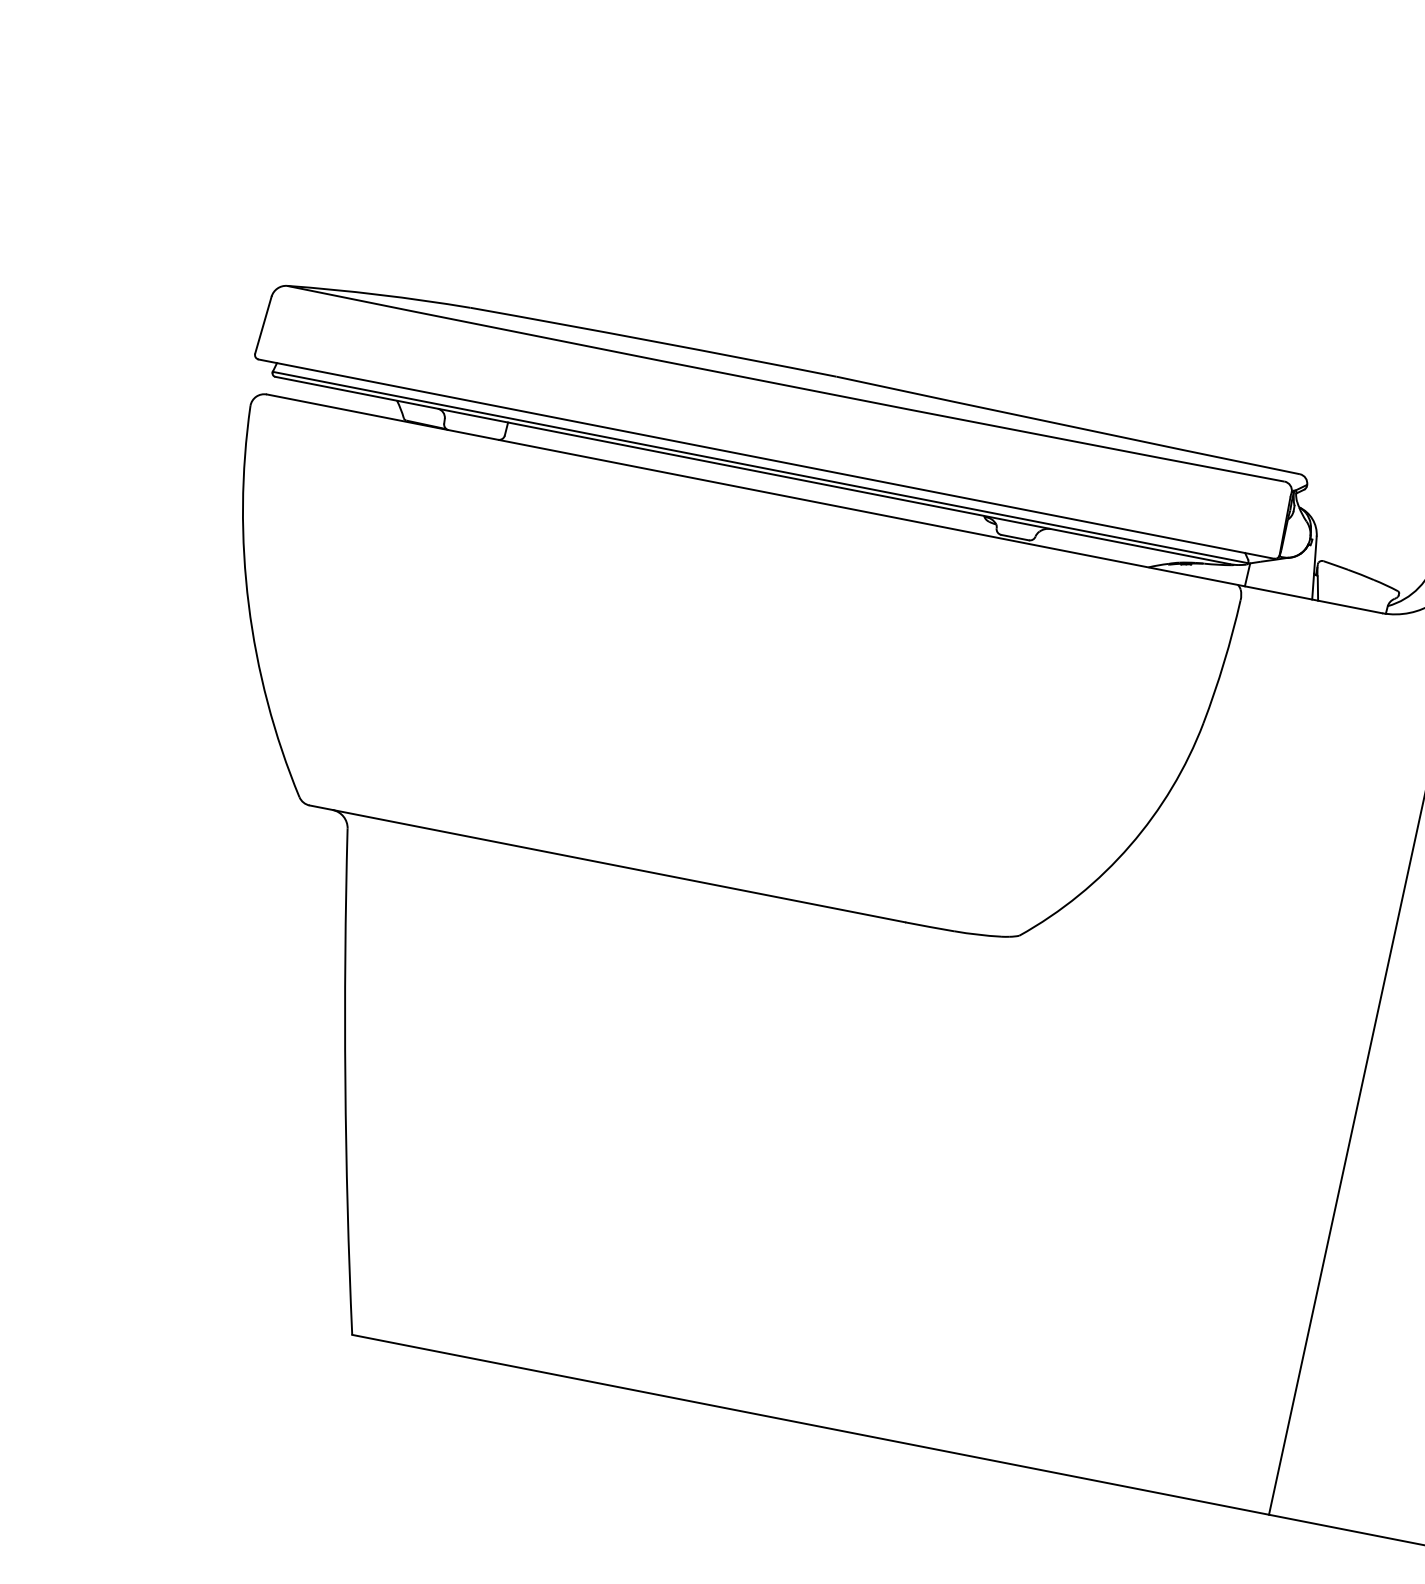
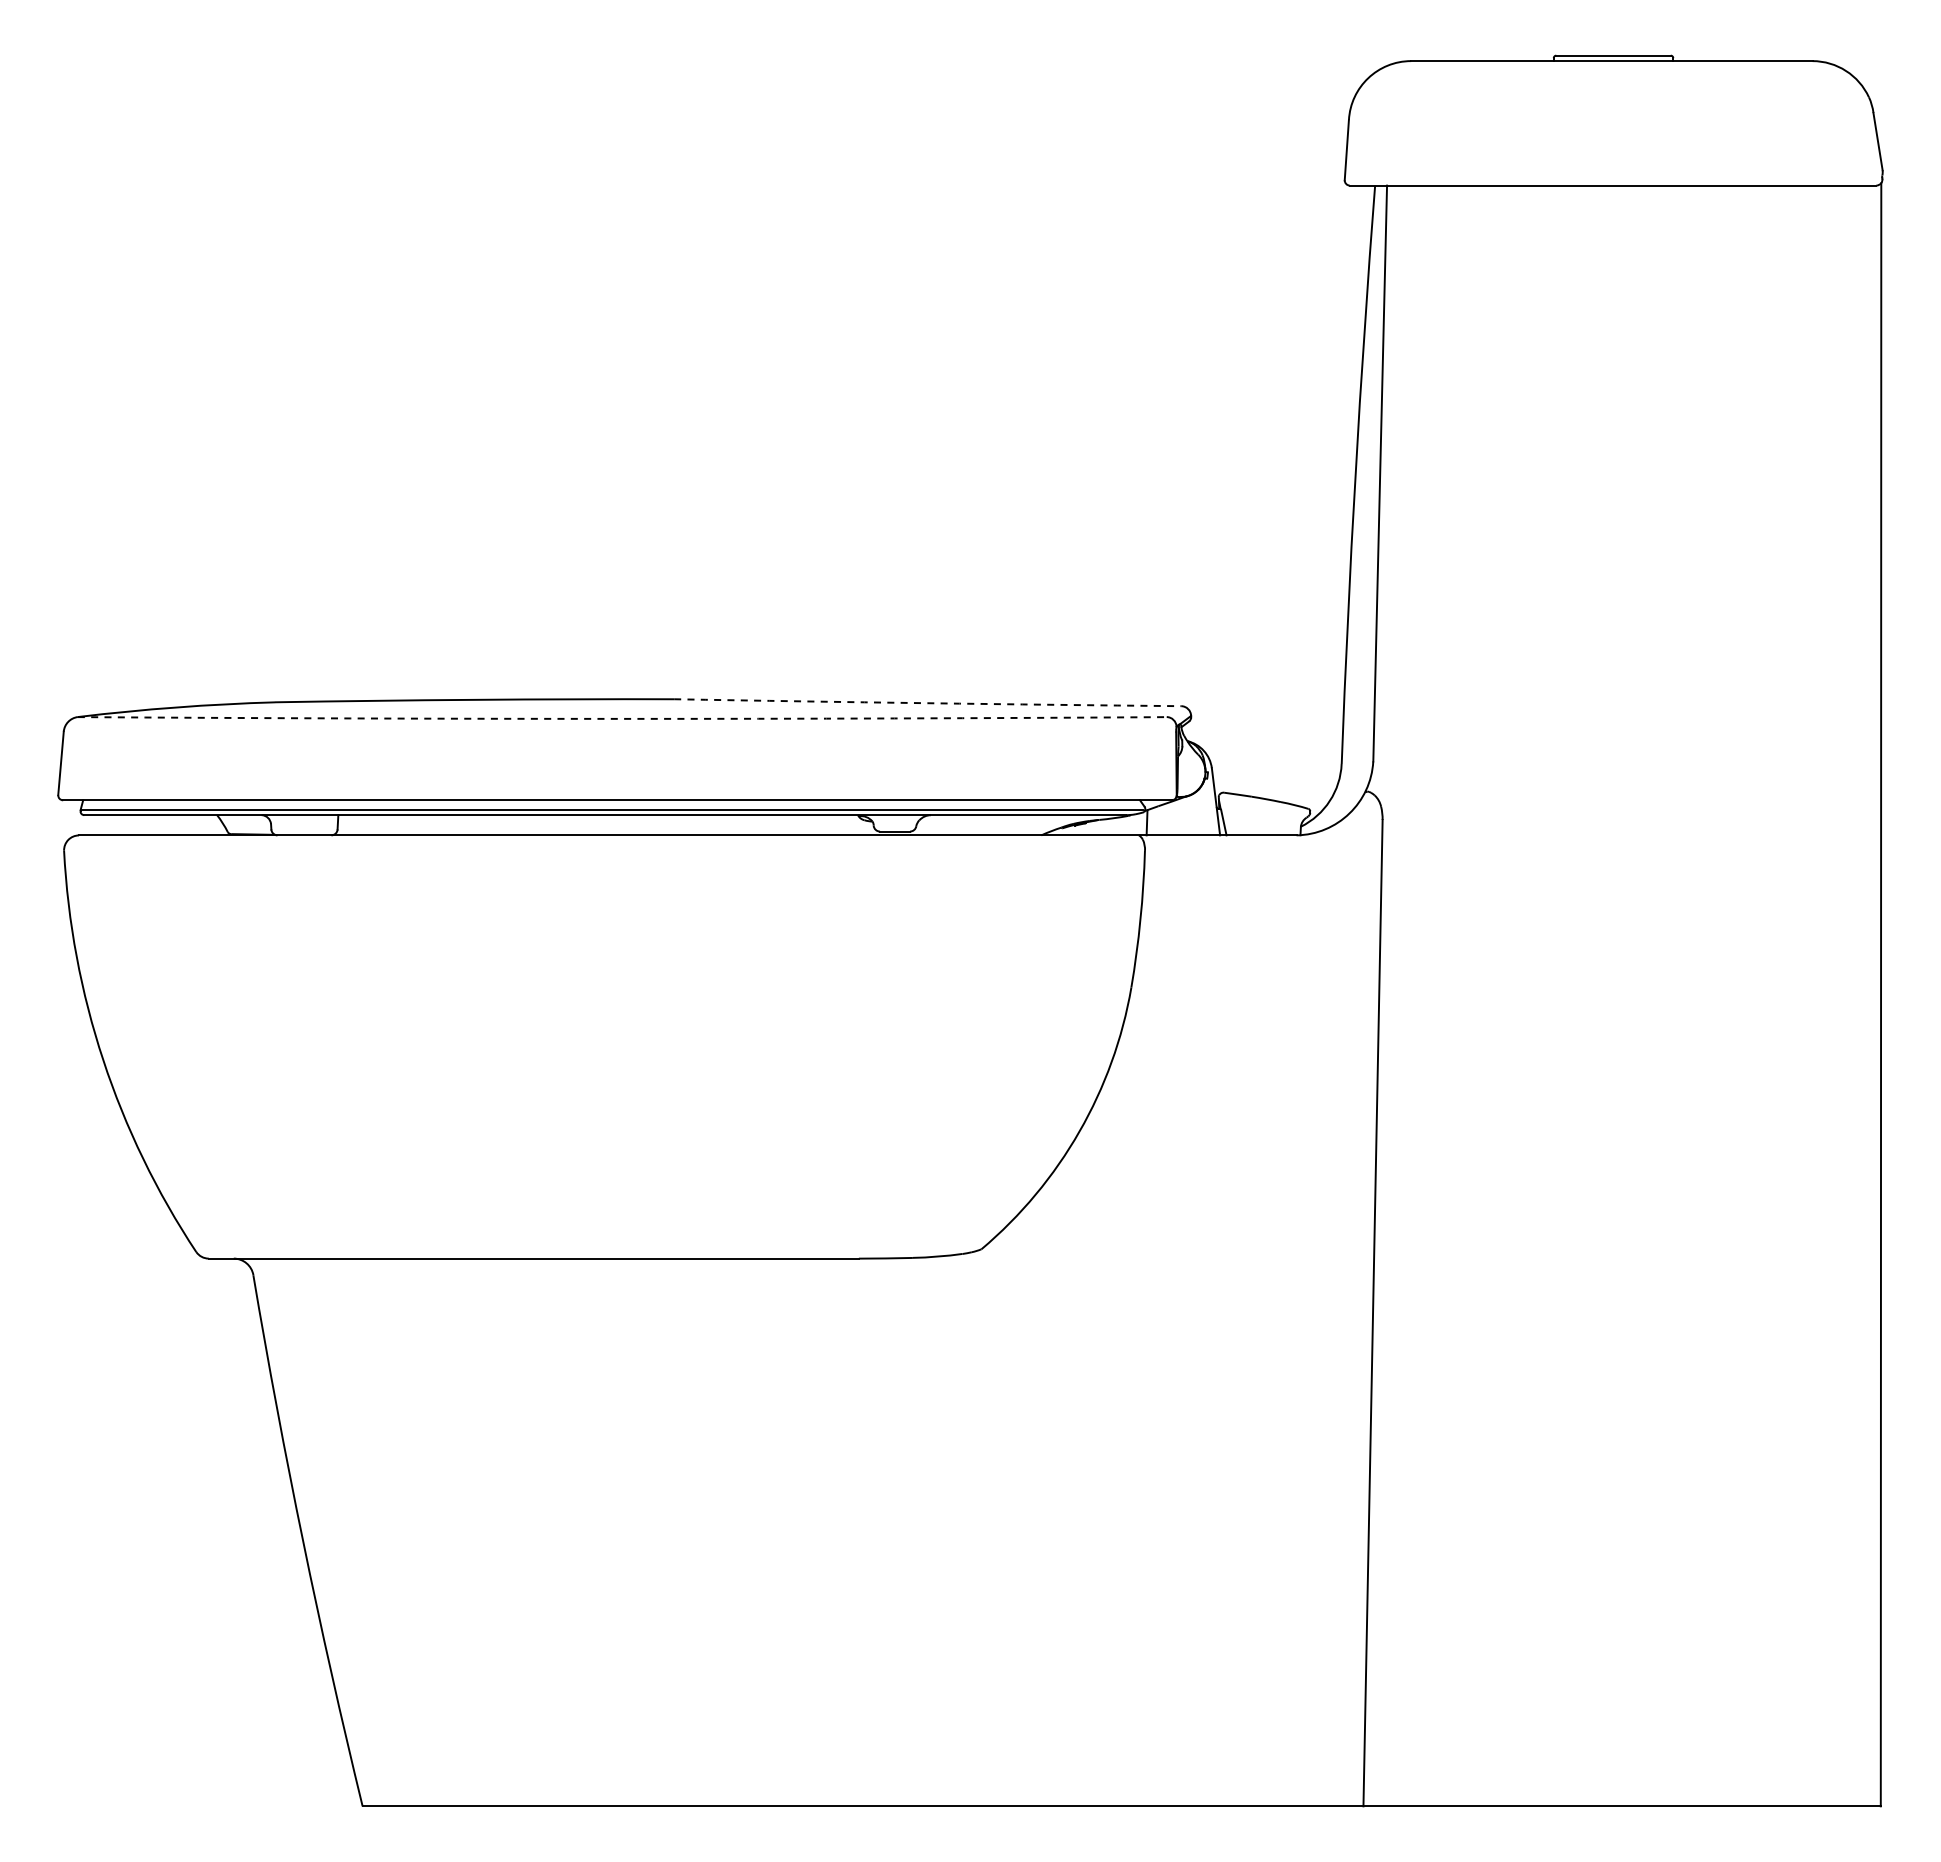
arc: (785, 385) -> (622, 718), solid -> dashed
arc: (1067, 426) -> (927, 703), solid -> dashed

